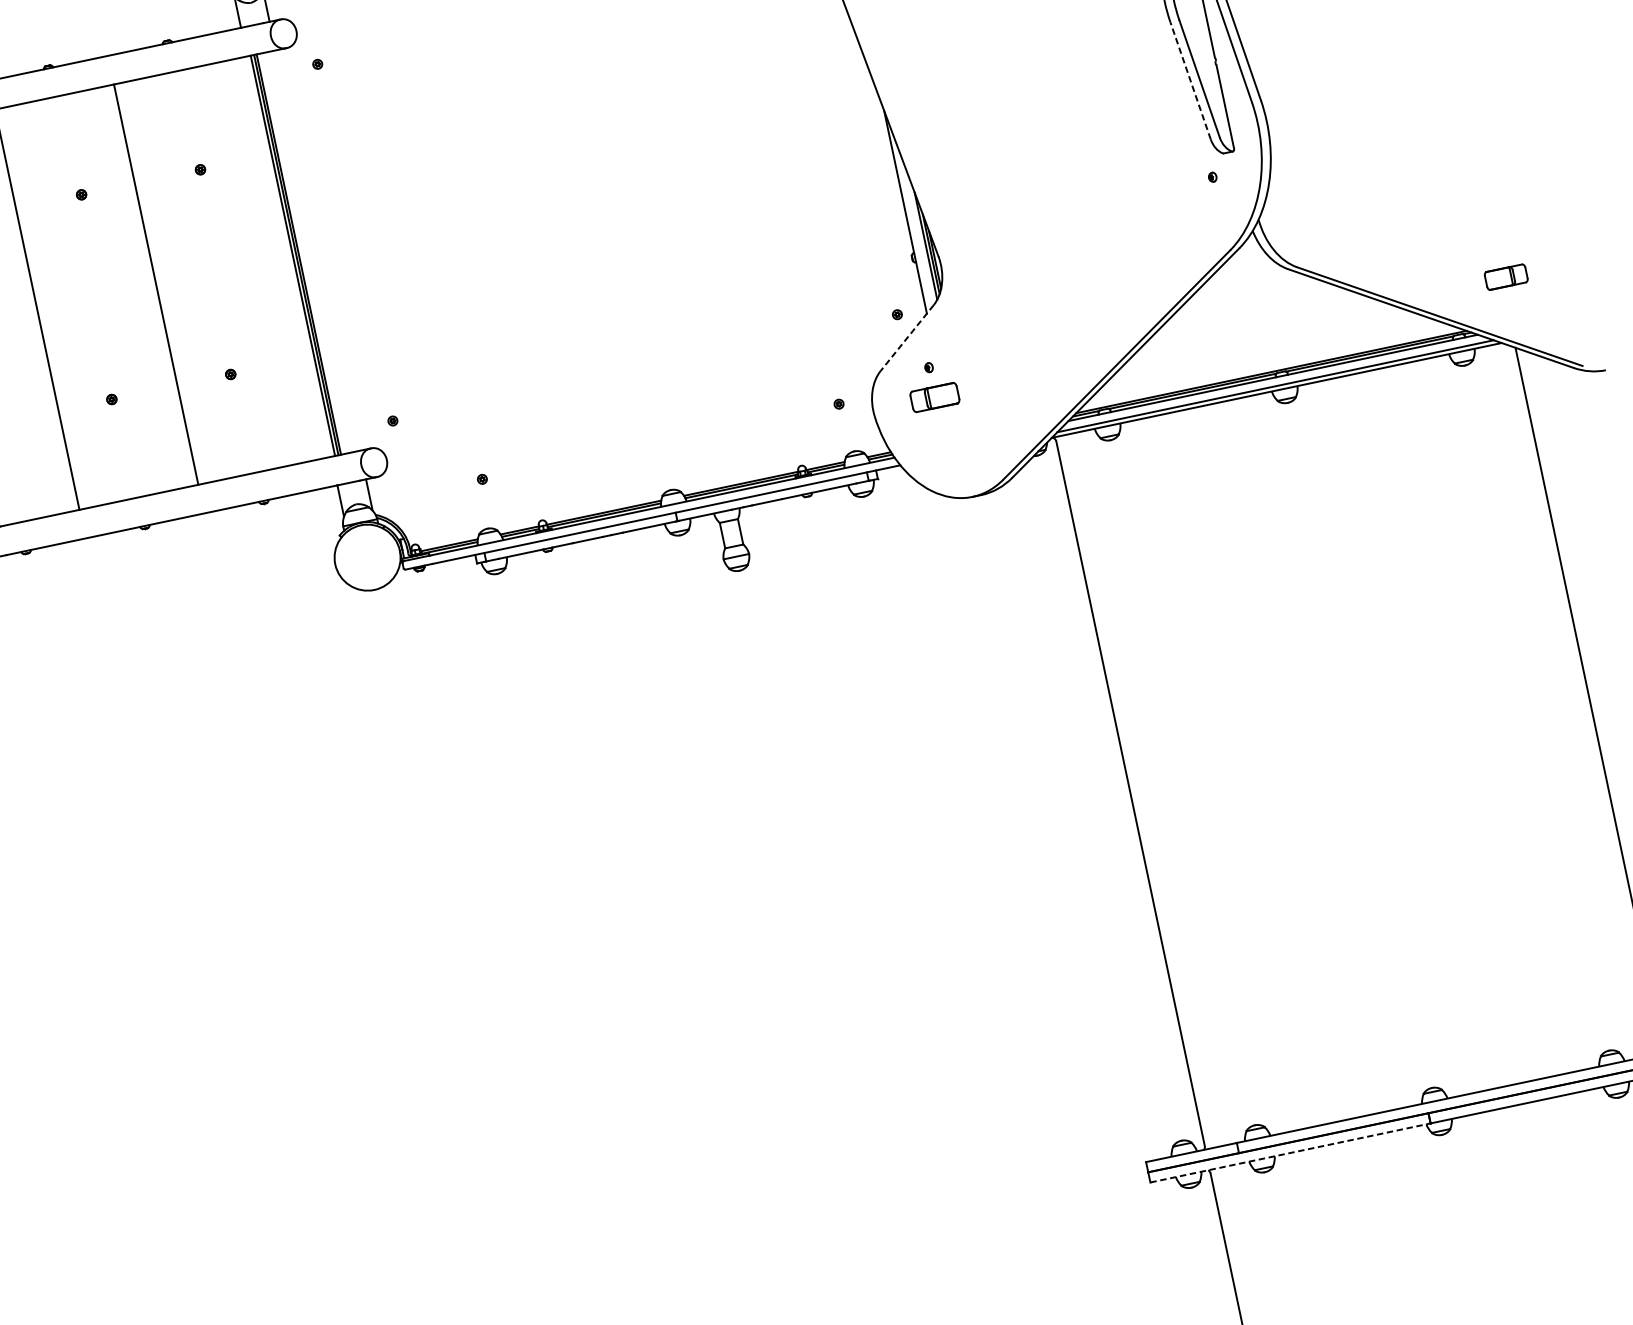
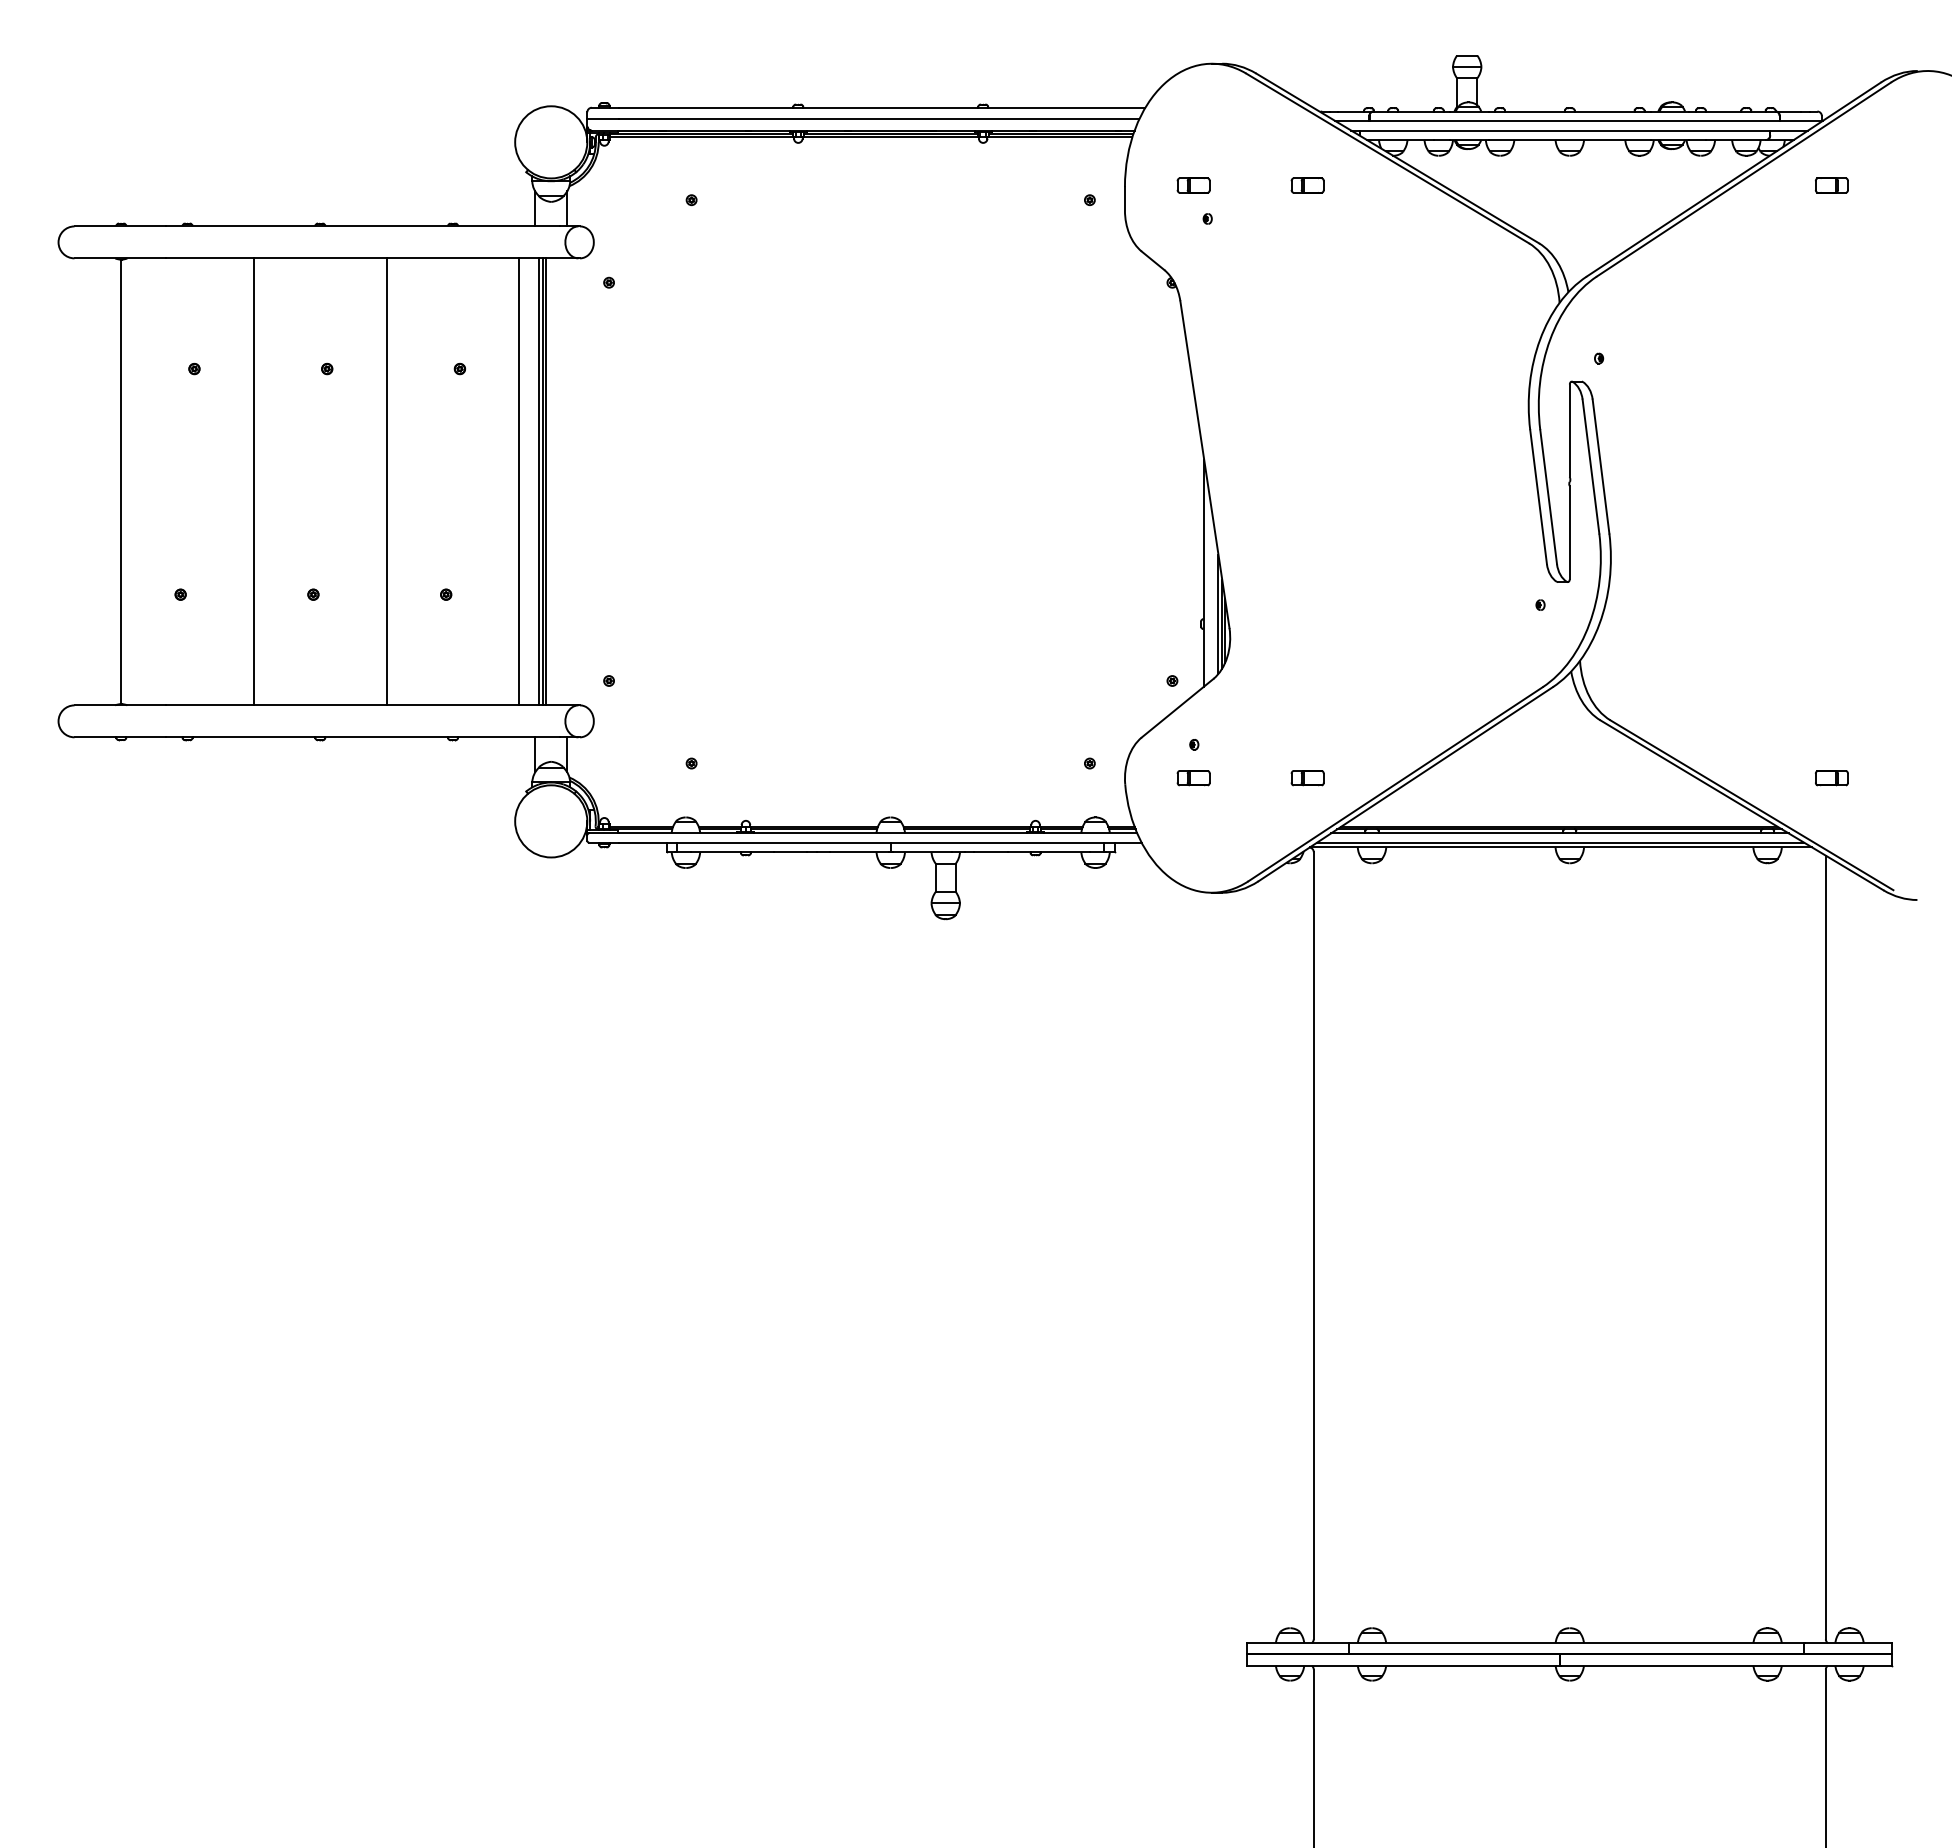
line: (1190, 81) -> (1538, 497), dashed -> solid
line: (275, 259) -> (519, 481), added
part: (1506, 277) -> (1831, 778), size x0.71
line: (907, 338) -> (1177, 708), dashed -> solid
part: (1036, 376) -> (1307, 778), added
part: (934, 398) -> (1193, 778), size x0.62
line: (1291, 1152) -> (1404, 1665), dashed -> solid

